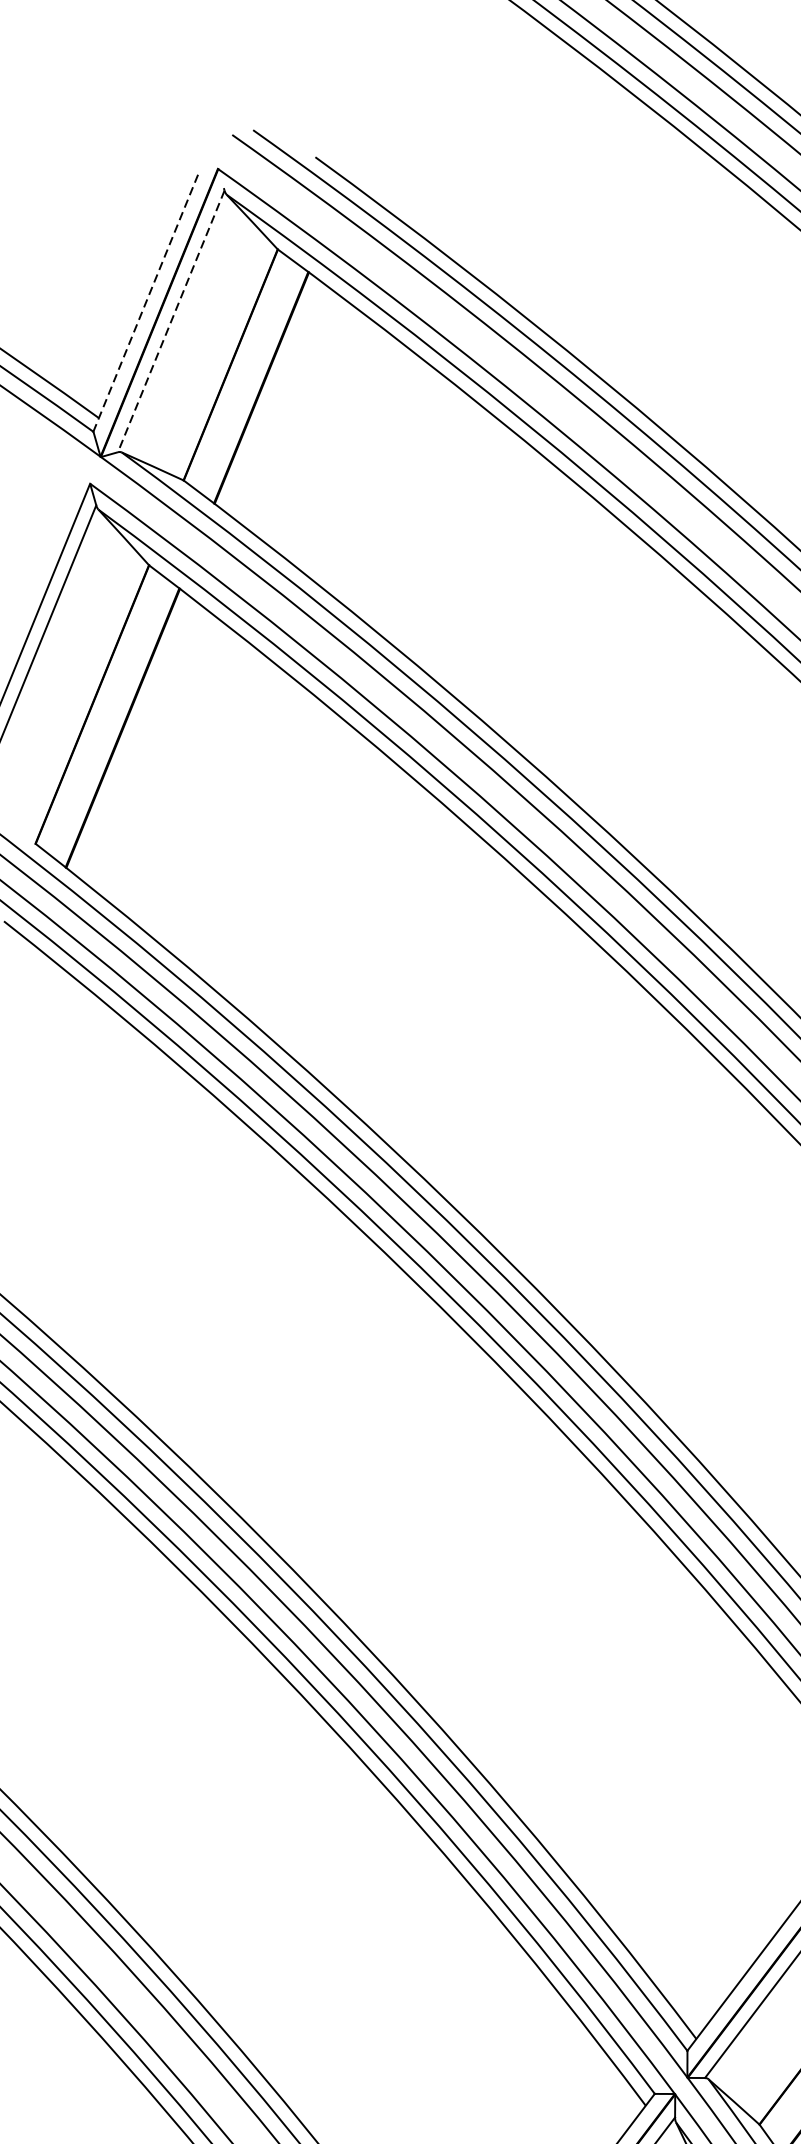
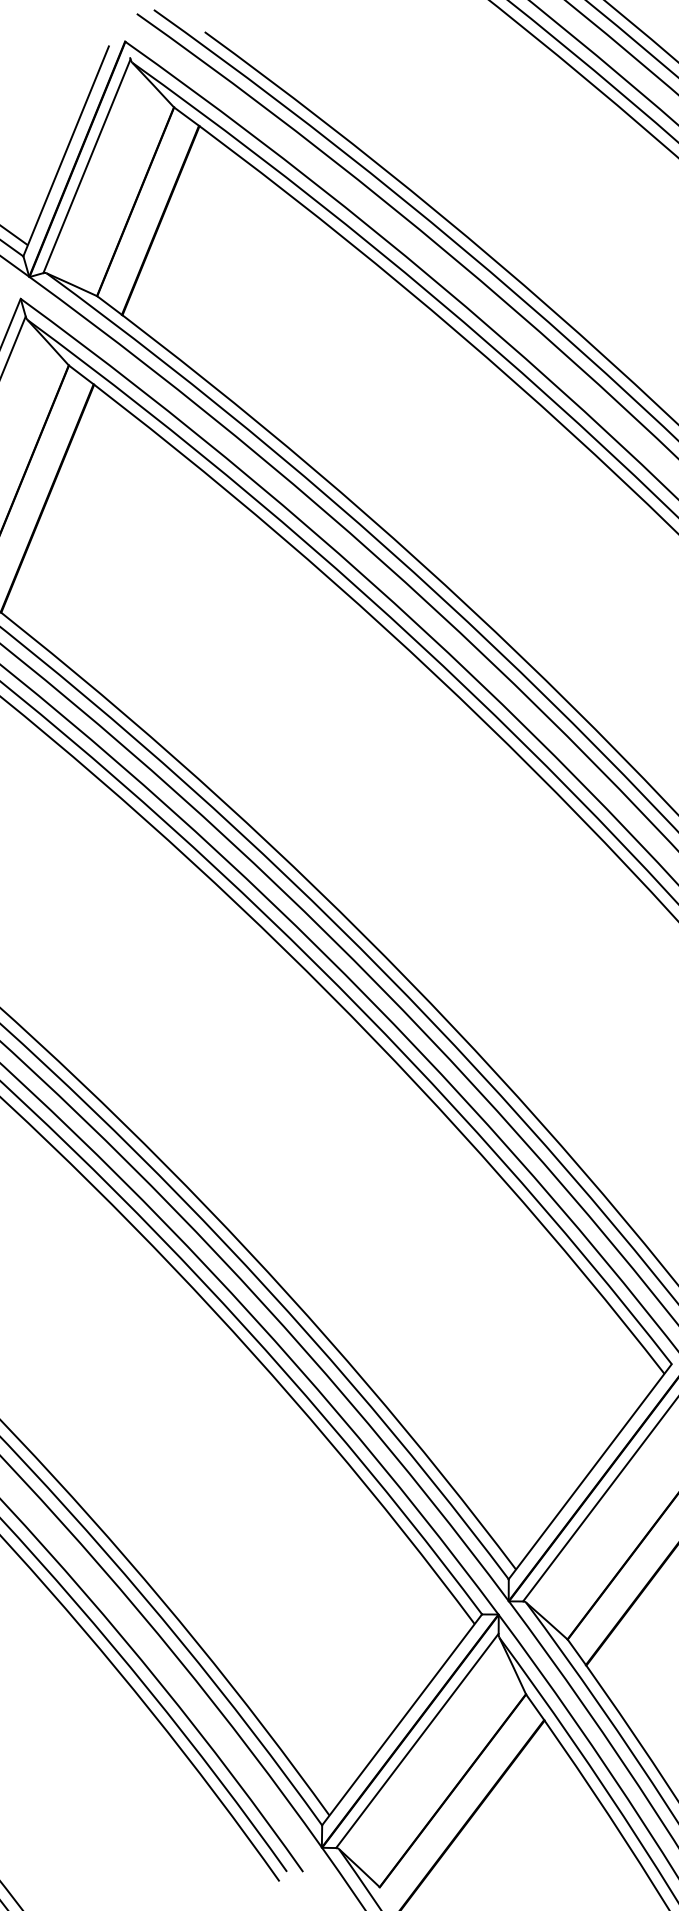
line: (144, 303) -> (65, 151), dashed -> solid
line: (170, 321) -> (86, 166), dashed -> solid

